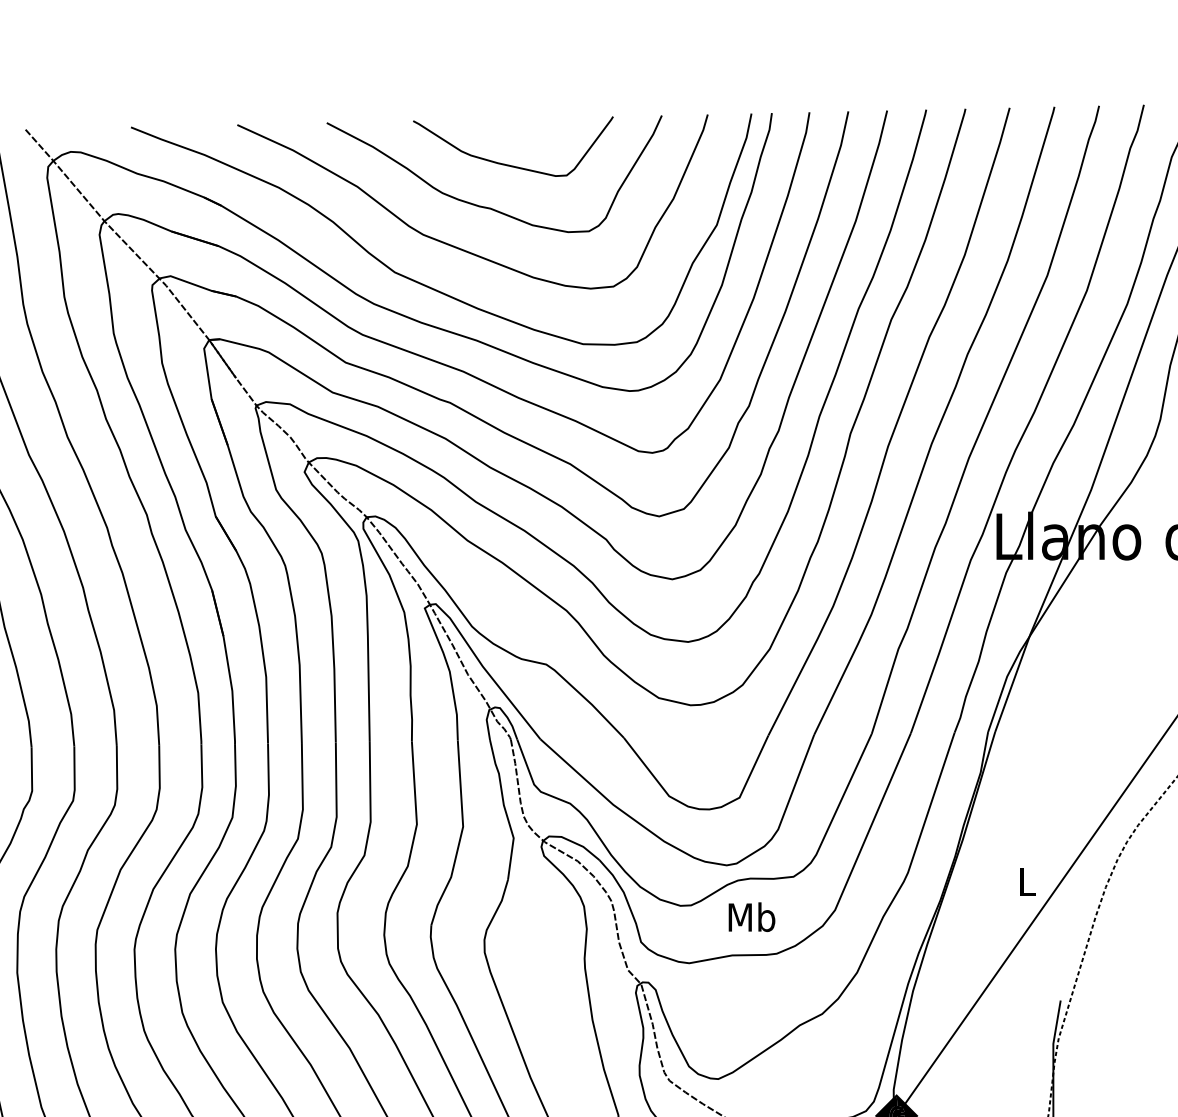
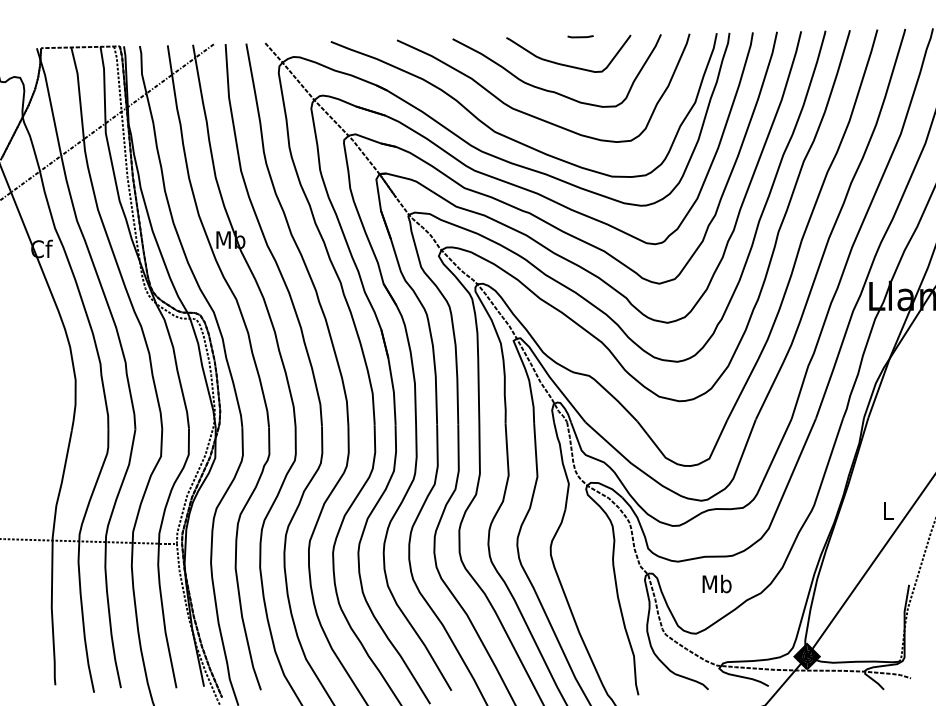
line: (532, 118) -> (580, 36), added
text: (750, 916) -> (716, 583), moved

